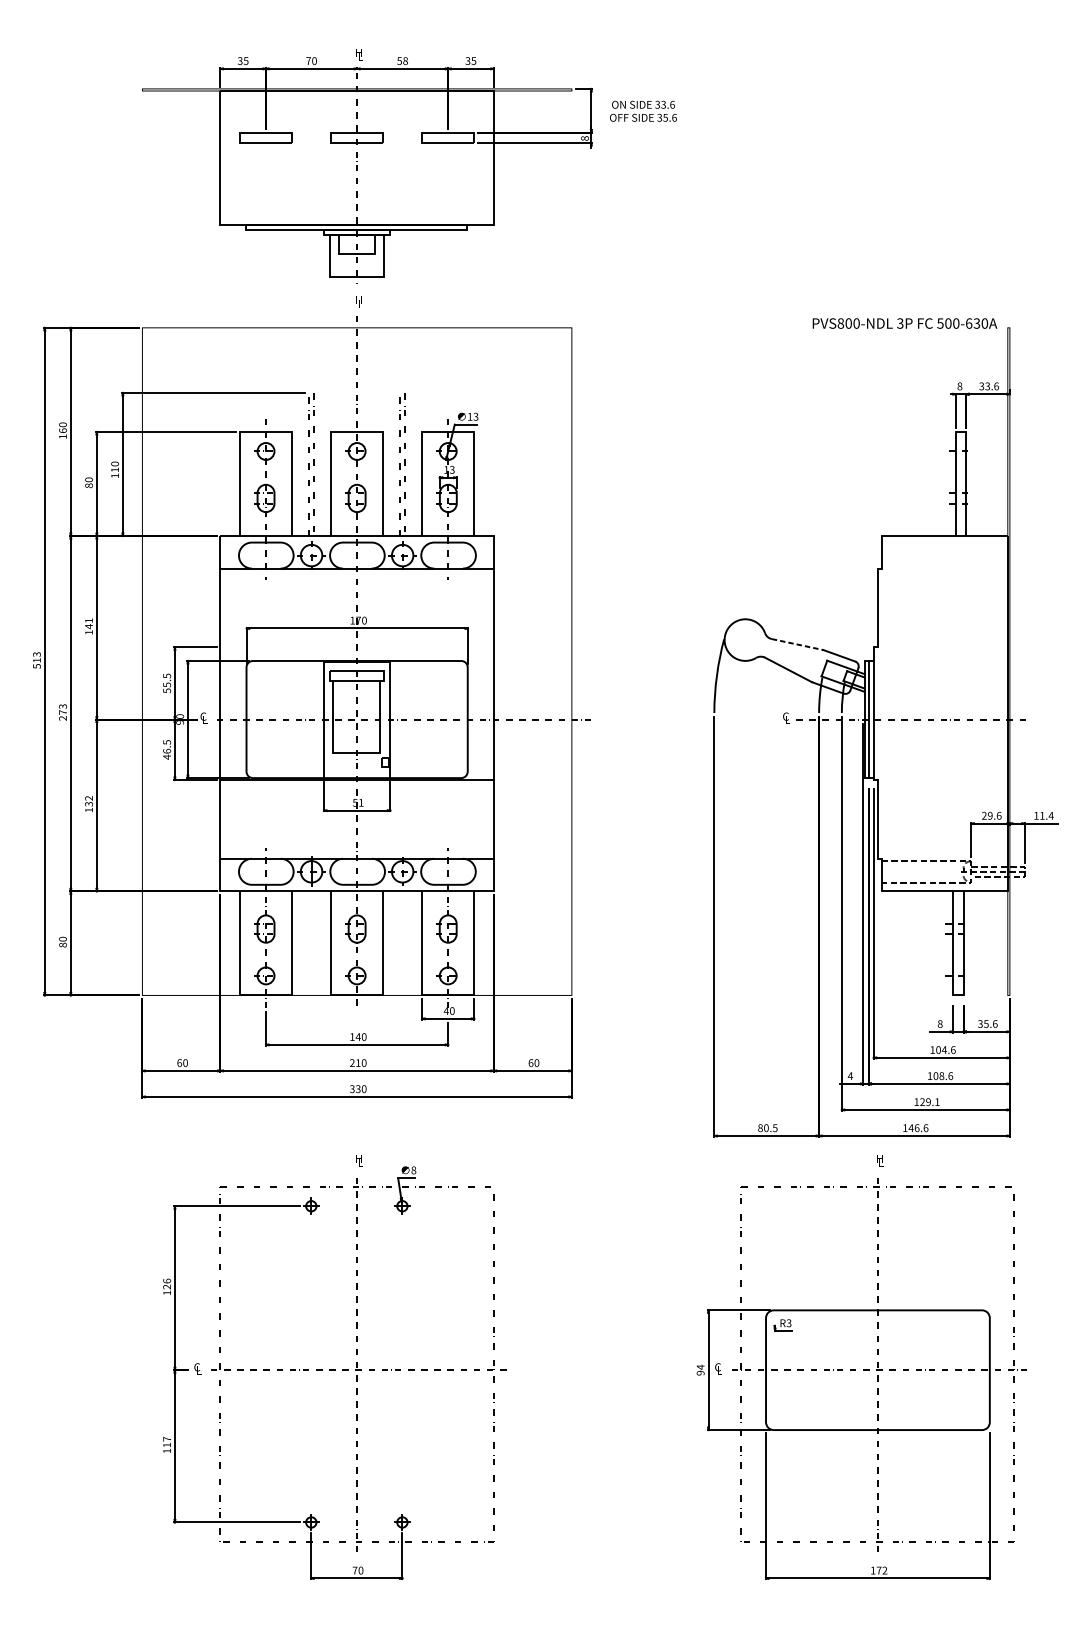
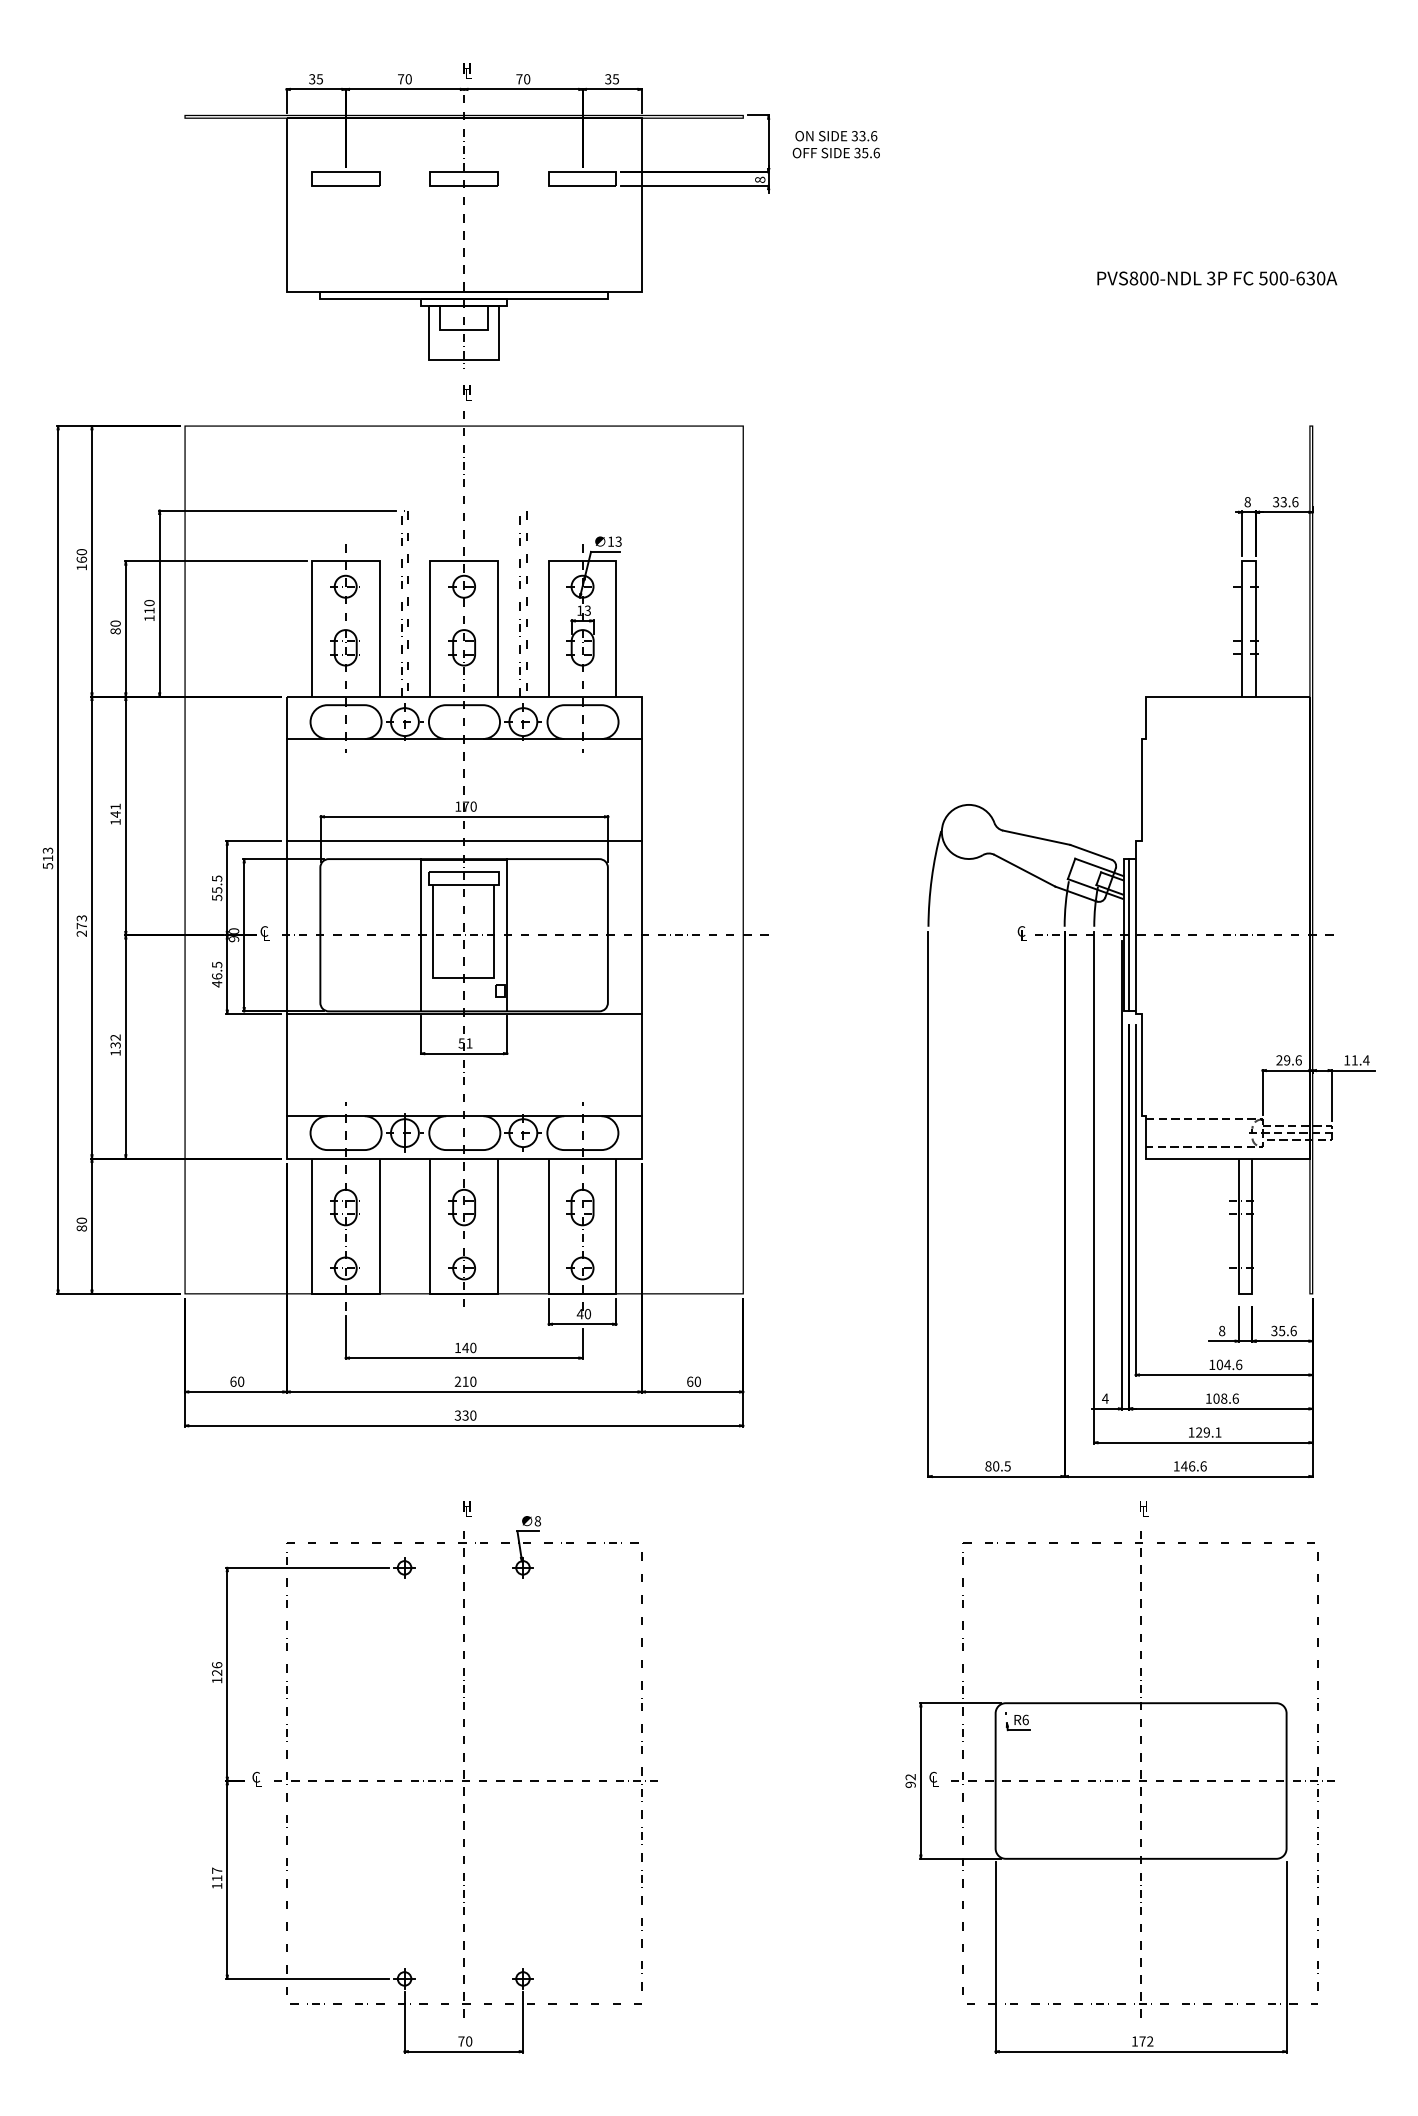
text: (402, 61) -> (523, 79), 58 -> 70
text: (905, 323) -> (1217, 278), moved
line: (798, 644) -> (1037, 837), dashed -> solid
line: (356, 647) -> (463, 841), added
text: (788, 1322) -> (1025, 1719), R3 -> R6
text: (700, 1366) -> (910, 1776), 94 -> 92

